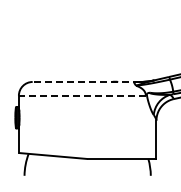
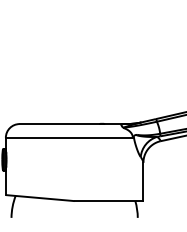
line: (86, 82) -> (73, 124), dashed -> solid
line: (81, 95) -> (68, 137), dashed -> solid

